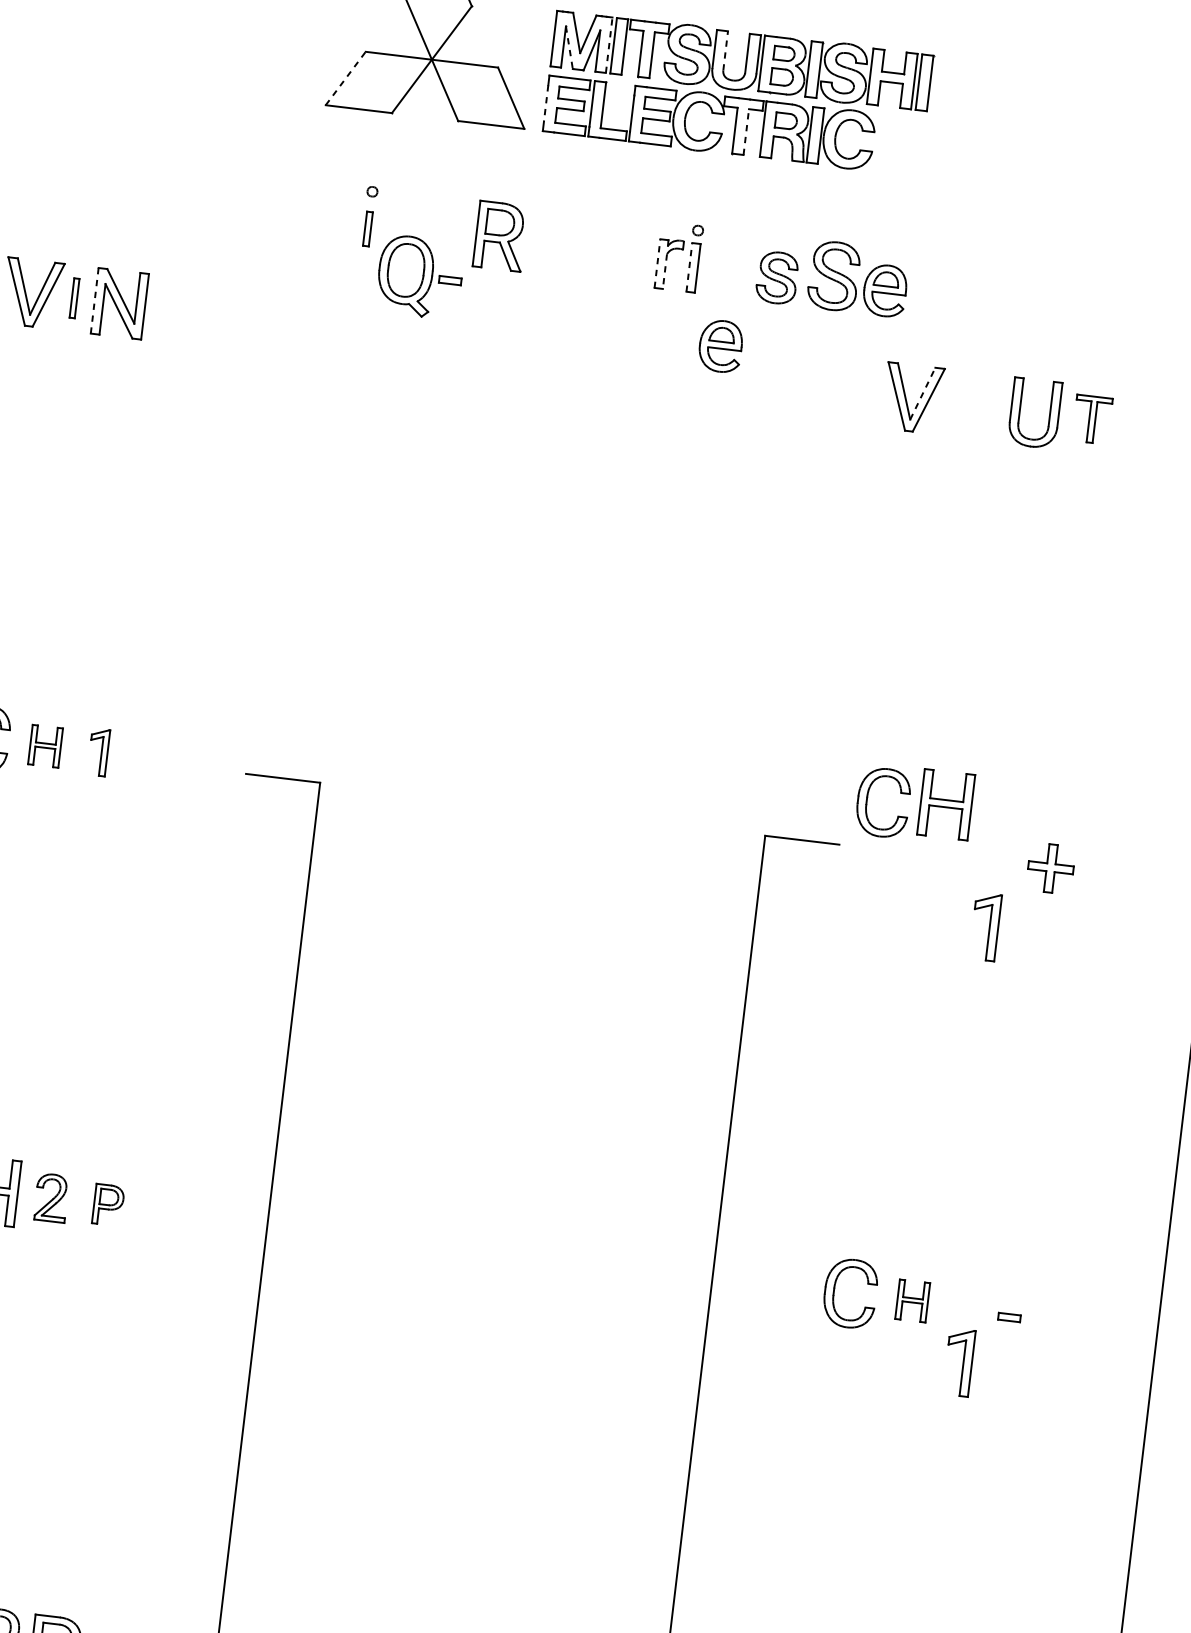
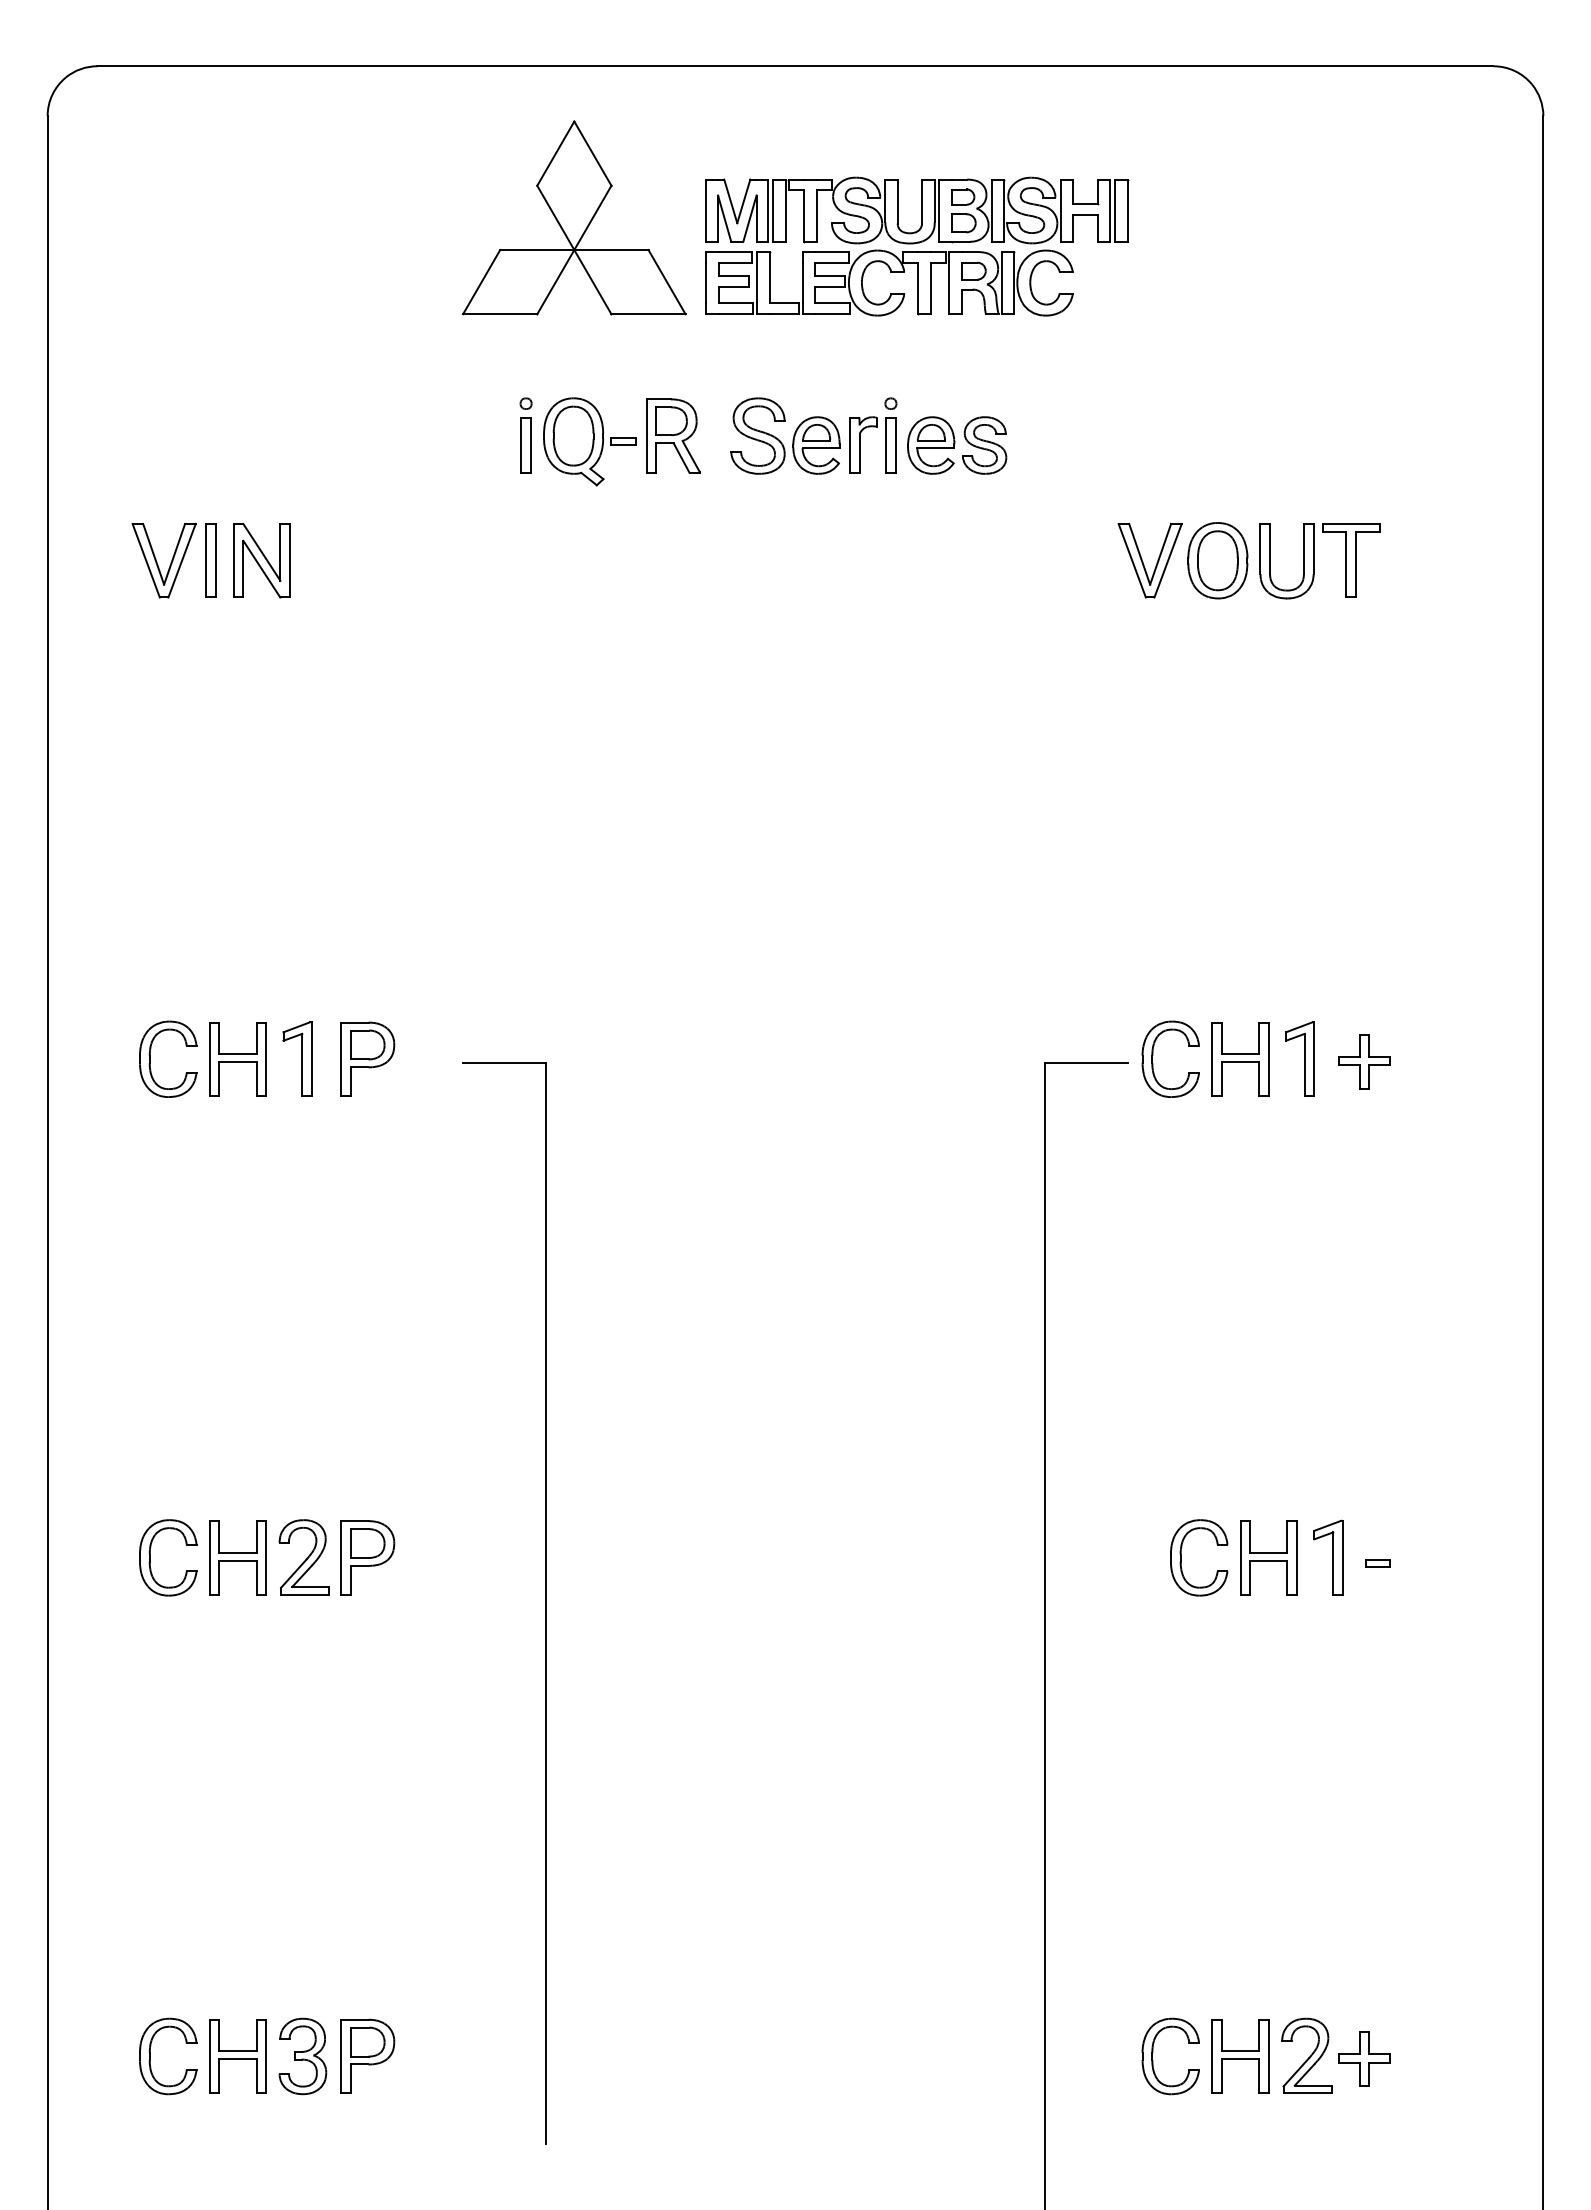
line: (609, 45) -> (768, 210), dashed -> solid
line: (569, 48) -> (724, 219), dashed -> solid
line: (725, 50) -> (897, 201), dashed -> solid
line: (345, 77) -> (481, 281), dashed -> solid
line: (546, 103) -> (706, 283), dashed -> solid
line: (746, 132) -> (931, 288), dashed -> solid
part: (367, 229) -> (525, 445), size x1.43
line: (657, 263) -> (850, 445), dashed -> solid
line: (689, 267) -> (886, 445), dashed -> solid
line: (664, 271) -> (859, 453), dashed -> solid
part: (419, 276) -> (589, 441), moved
part: (853, 282) -> (780, 440), moved
part: (74, 298) -> (210, 560), size x1.67
line: (94, 300) -> (233, 560), dashed -> solid
part: (721, 346) -> (931, 445), moved
line: (922, 392) -> (1160, 553), dashed -> solid
part: (972, 405) -> (1217, 560), added
part: (1092, 419) -> (1351, 560), size x1.43
part: (45, 746) -> (237, 1059), size x1.67
part: (98, 751) -> (297, 1058), size x1.43
part: (161, 759) -> (367, 1058), added
part: (868, 797) -> (1153, 1055), moved
part: (946, 804) -> (1240, 1059), moved
part: (985, 926) -> (1299, 1058), moved
part: (50, 1197) -> (303, 1557), size x1.43
part: (108, 1204) -> (367, 1557), size x1.67
part: (912, 1300) -> (1268, 1557), size x1.67
part: (959, 1362) -> (1328, 1557), moved

